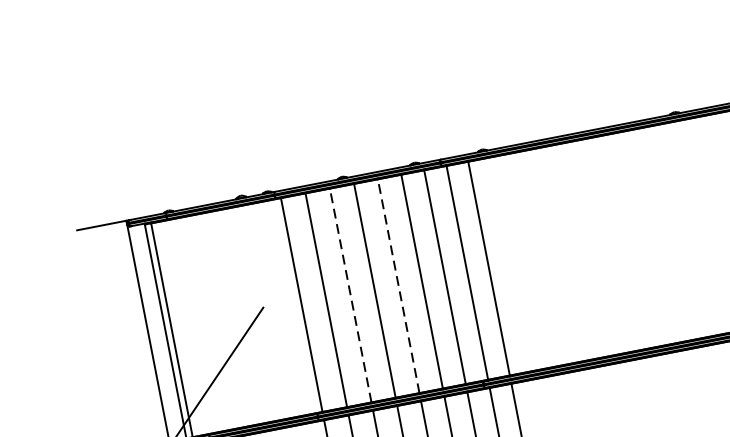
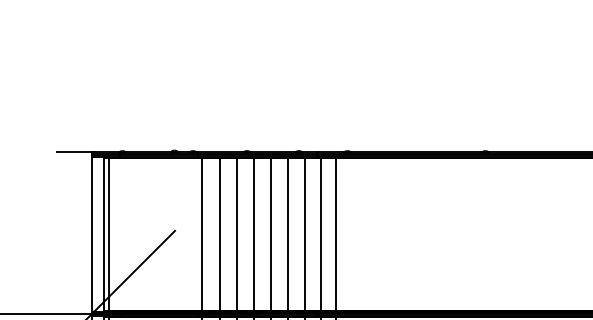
line: (398, 286) -> (271, 234), dashed -> solid
line: (351, 295) -> (237, 234), dashed -> solid

